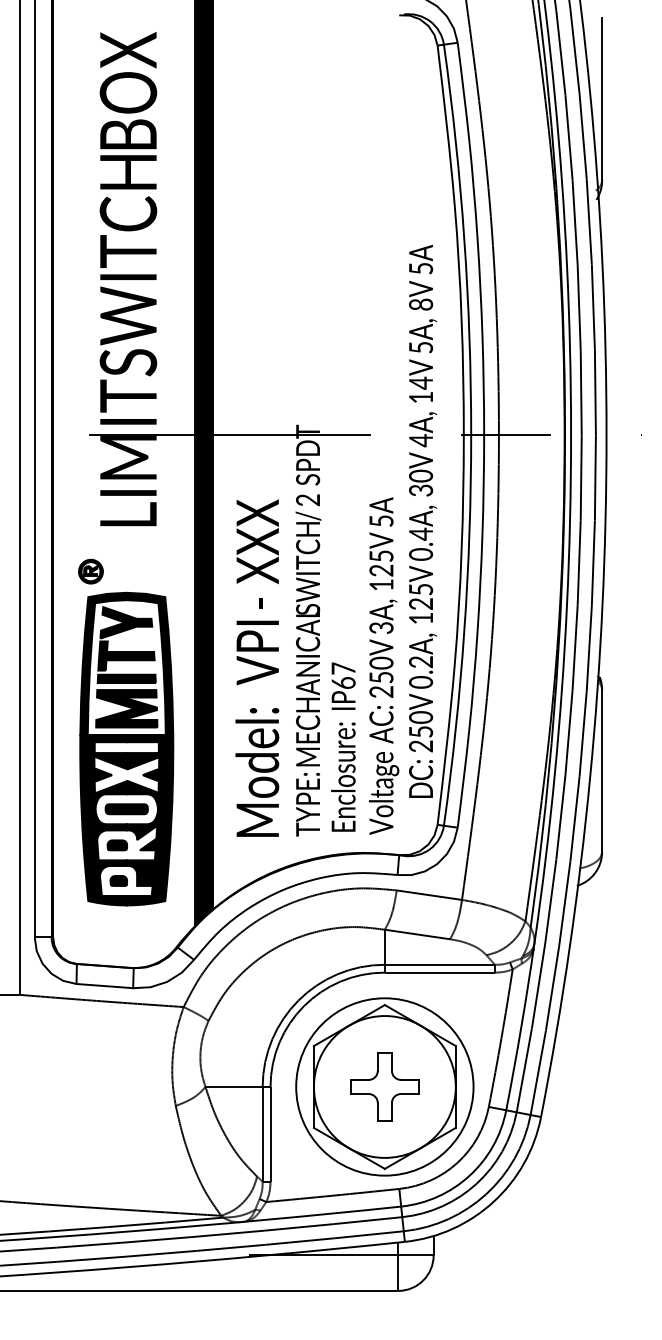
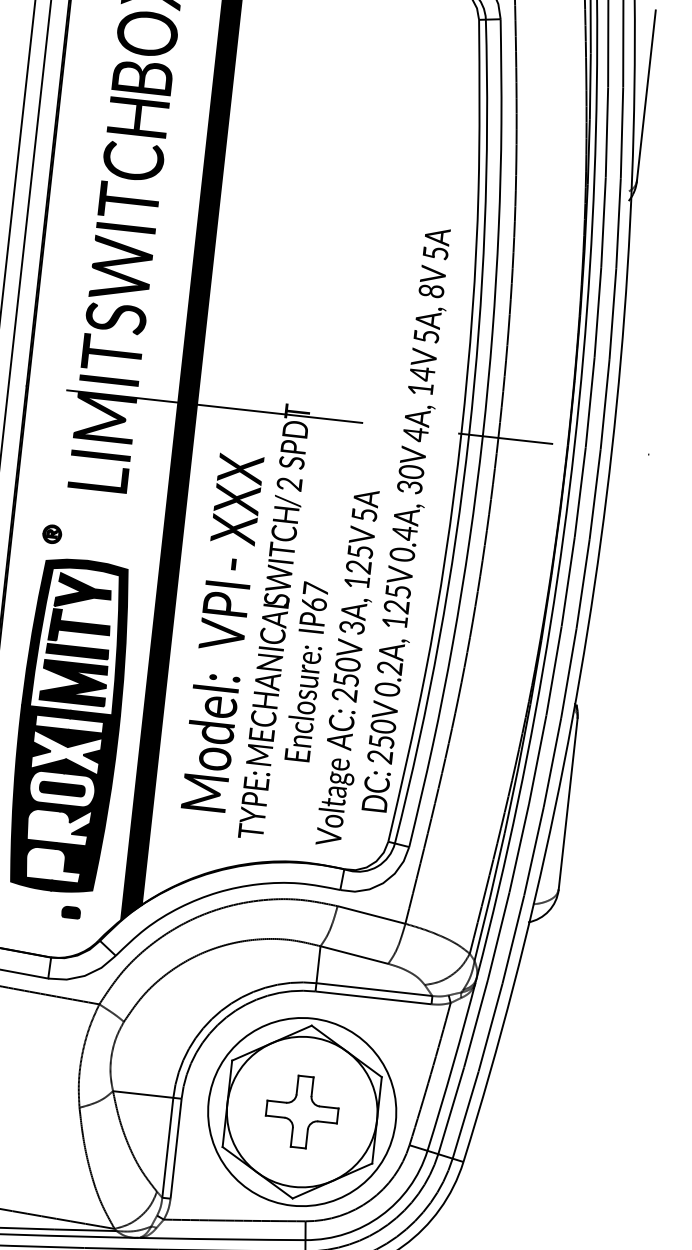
part: (90, 571) -> (51, 534), size x0.7
text: (257, 667) -> (222, 631), moved
text: (343, 746) -> (306, 671), moved
part: (116, 845) -> (47, 826), removed
part: (118, 880) -> (70, 912), moved

